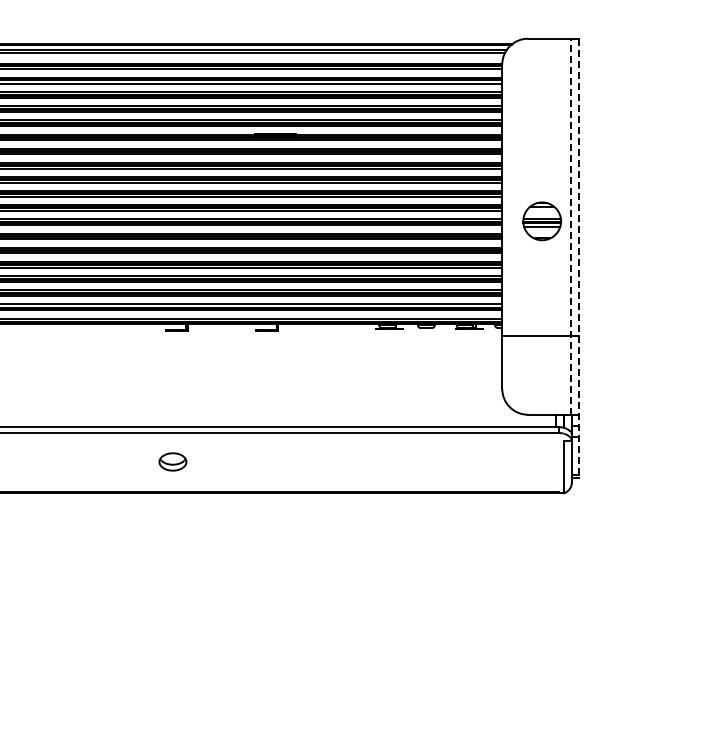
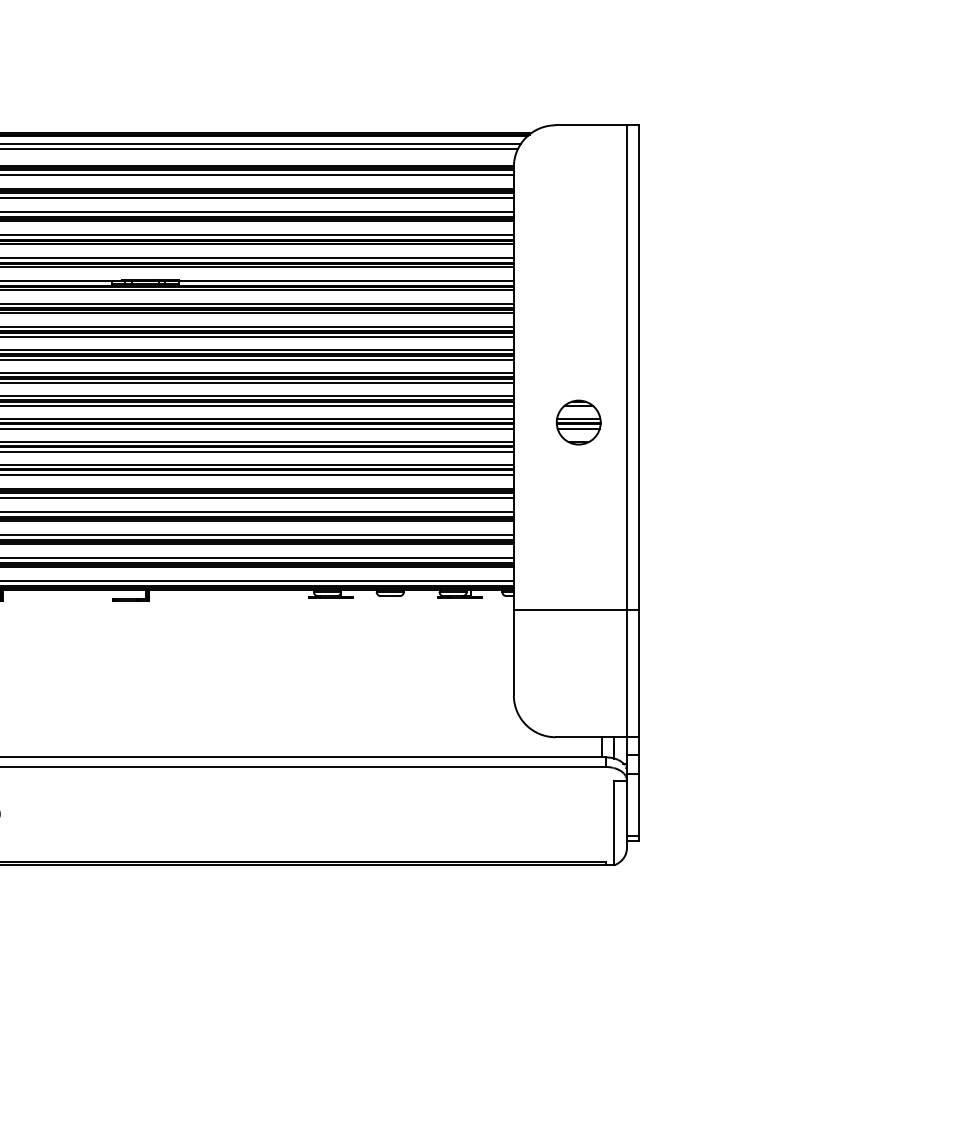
part: (541, 221) -> (577, 422), size x0.71
line: (571, 226) -> (626, 430), dashed -> solid
line: (579, 258) -> (639, 482), dashed -> solid

